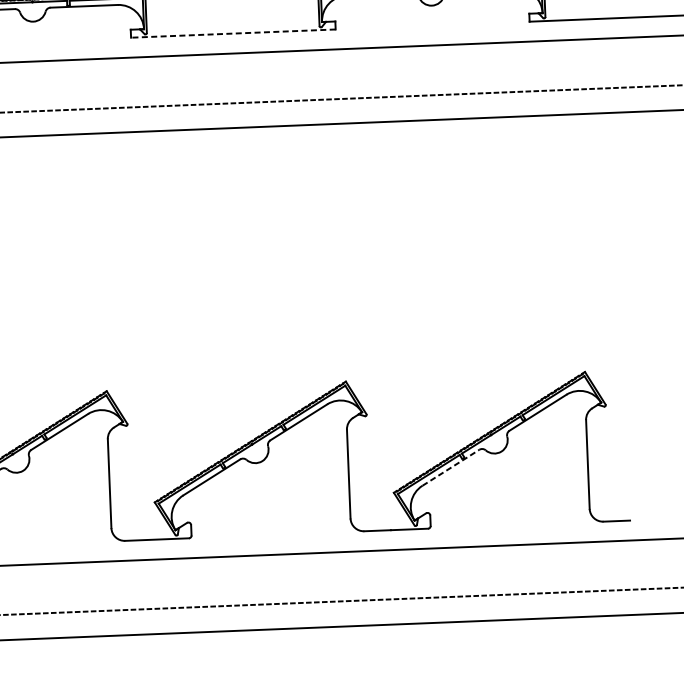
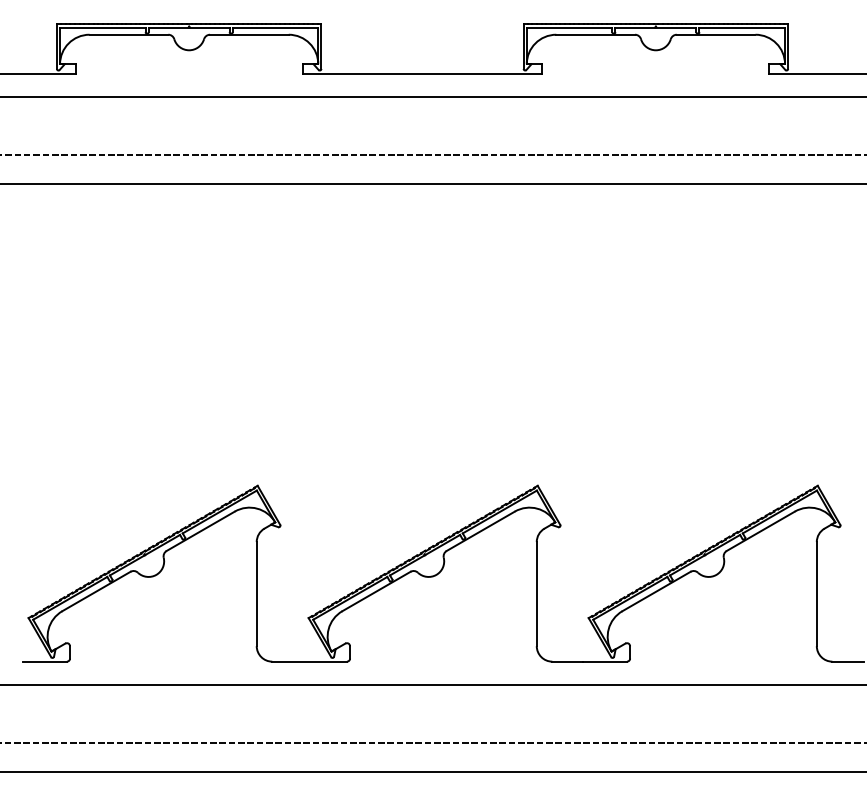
line: (233, 33) -> (422, 73), dashed -> solid
line: (450, 467) -> (656, 591), dashed -> solid

